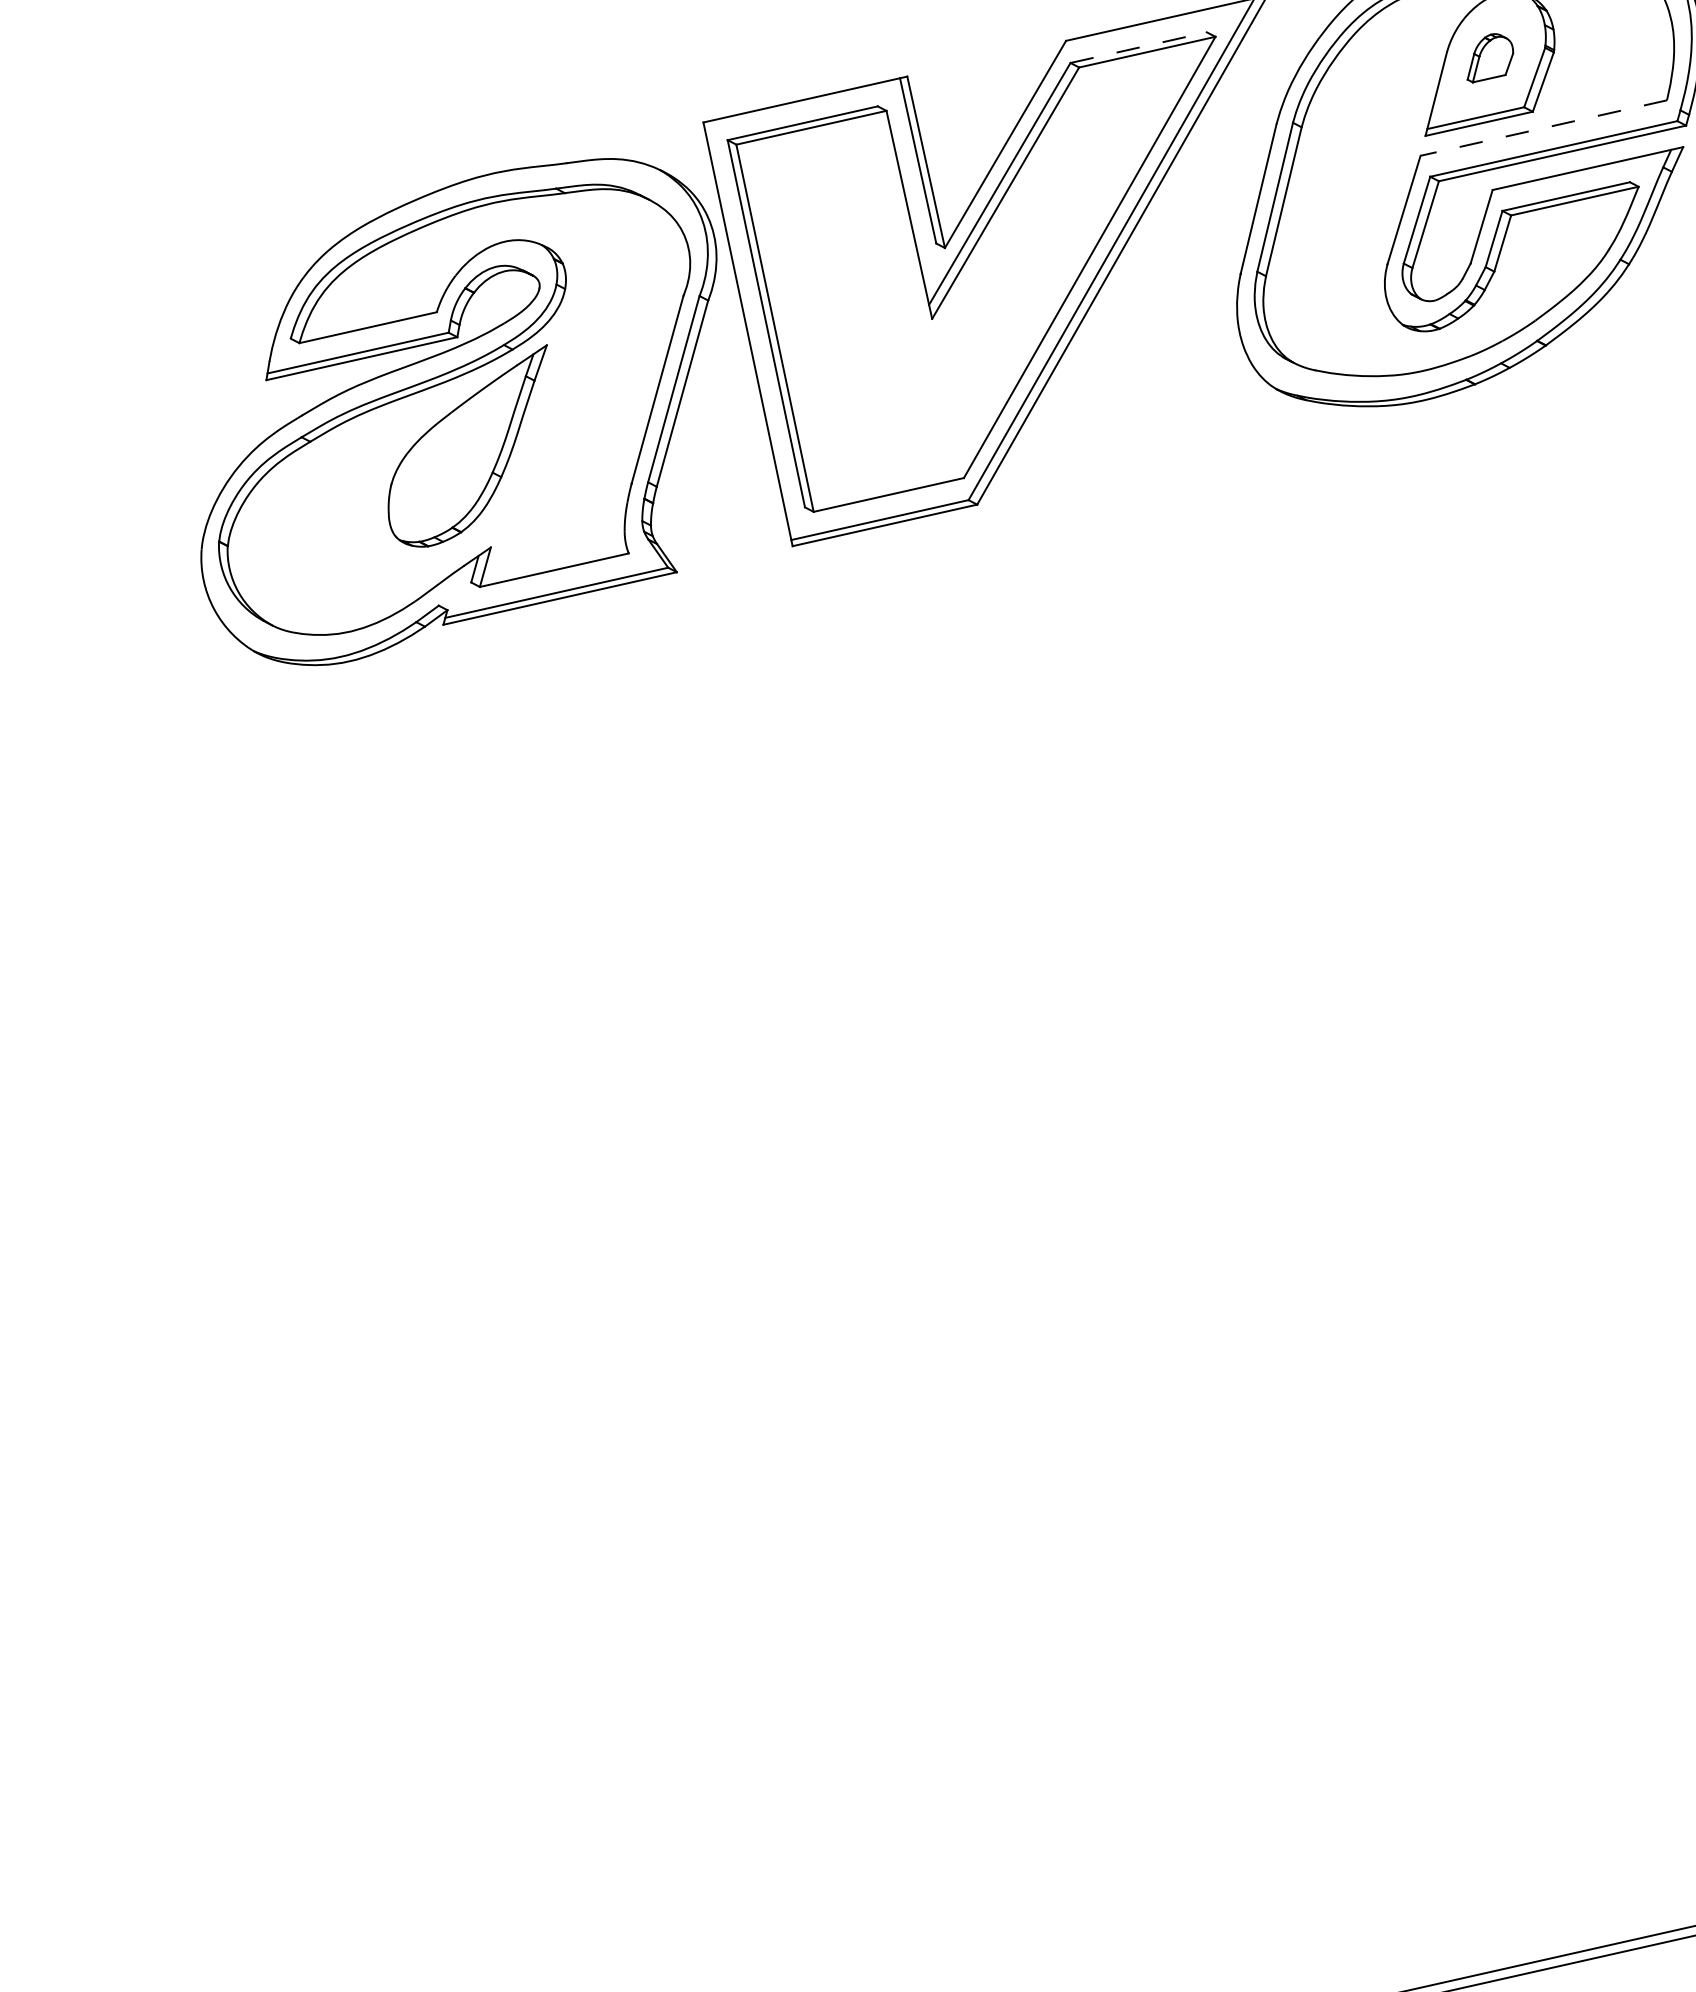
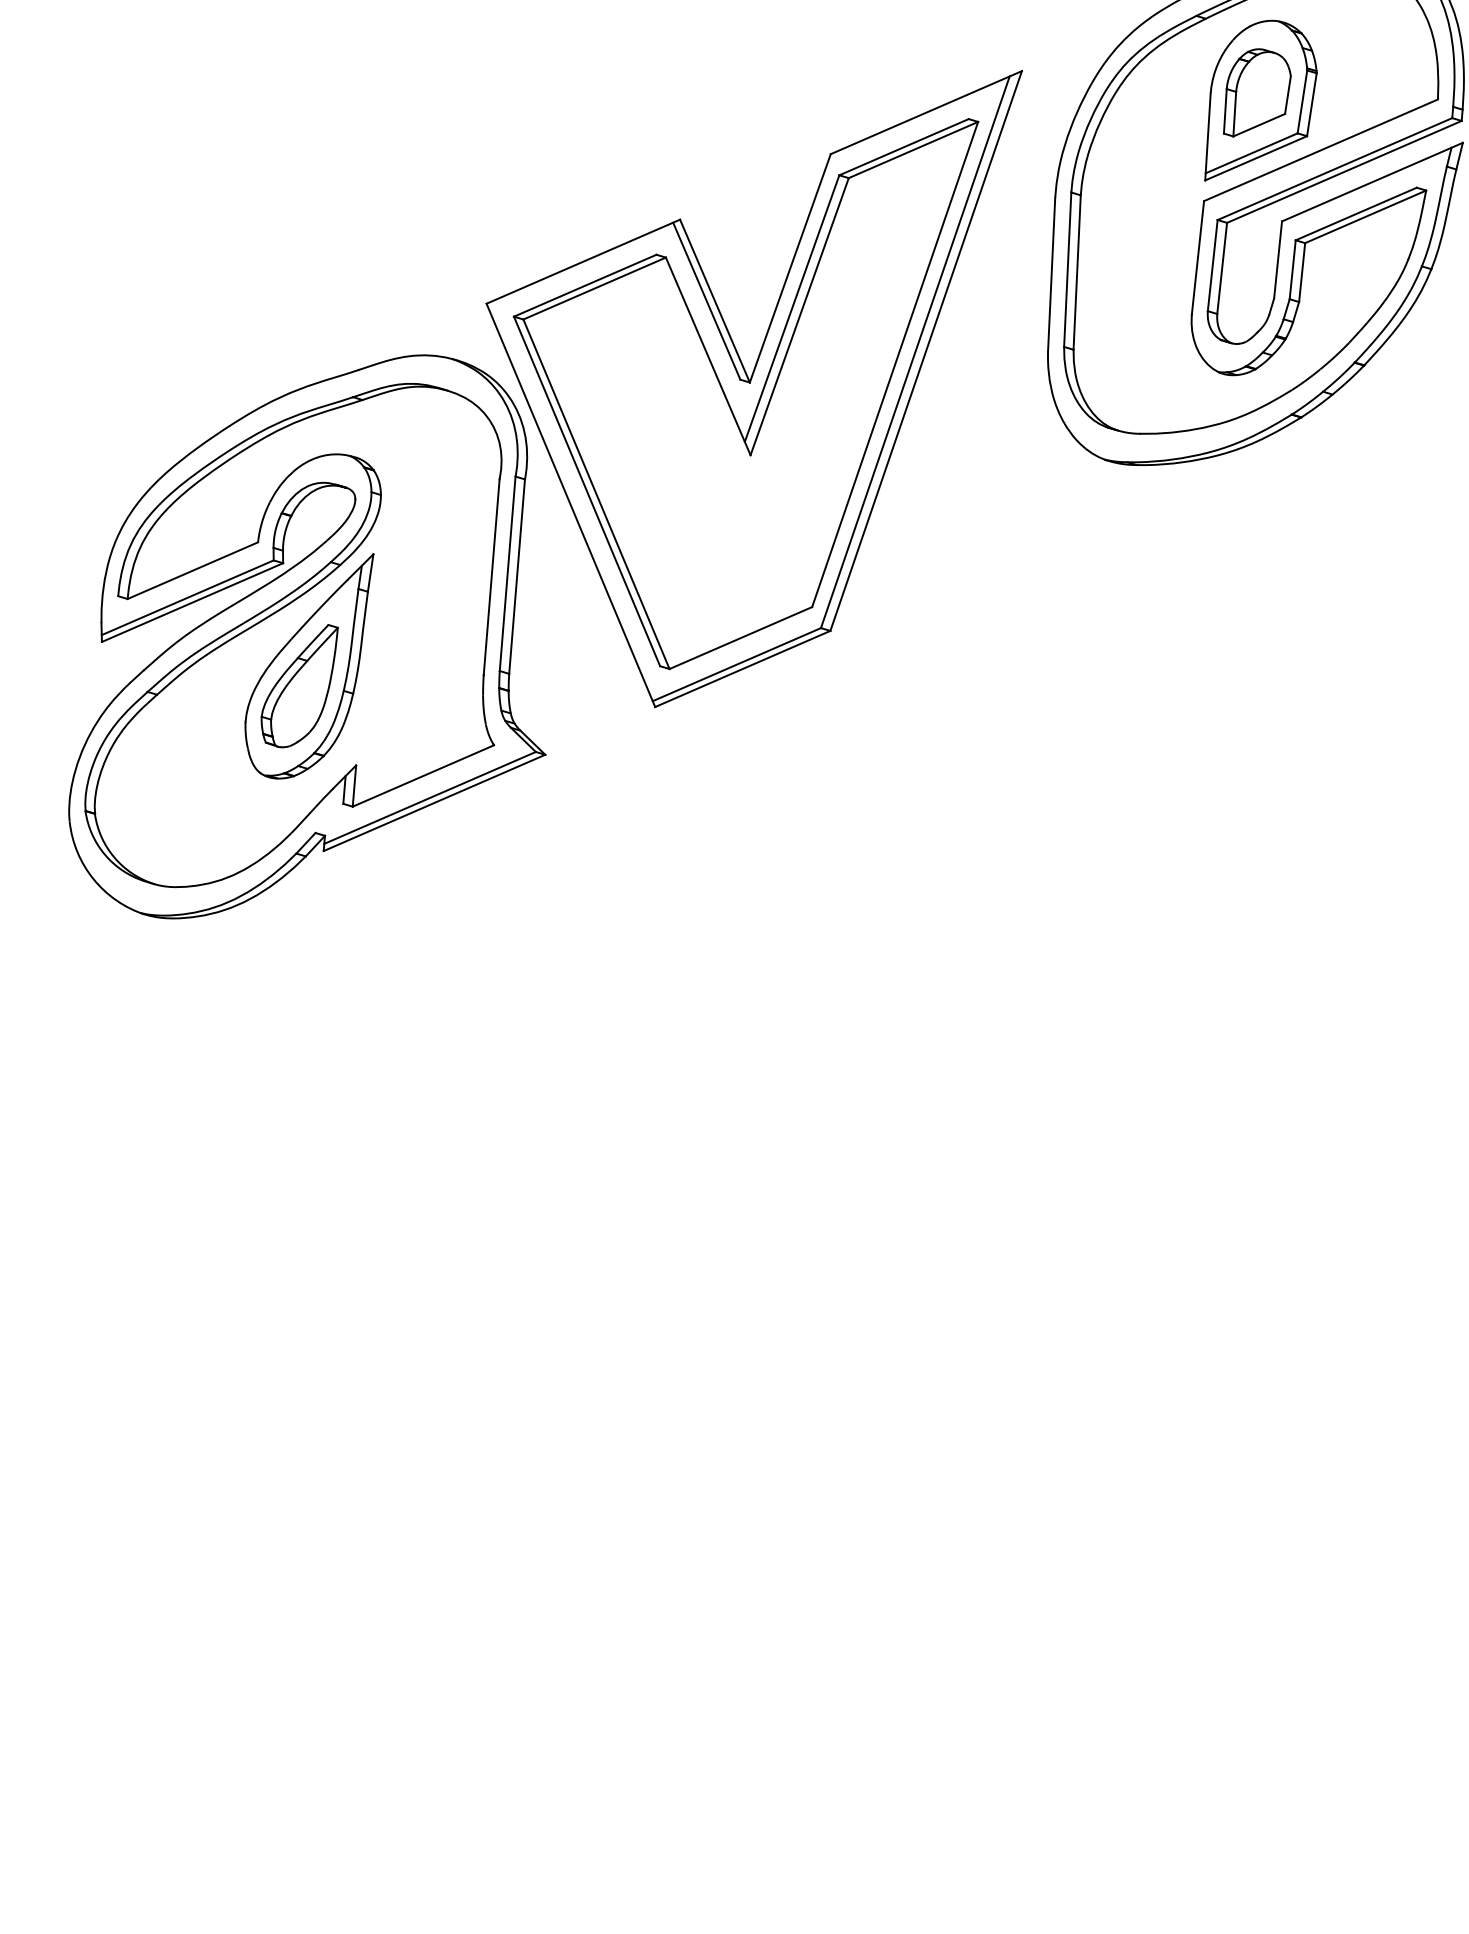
line: (1138, 47) -> (903, 147), dashed -> solid
part: (1490, 58) -> (1255, 91), size x1.67
line: (1543, 128) -> (1320, 150), dashed -> solid
part: (452, 460) -> (301, 686), added

